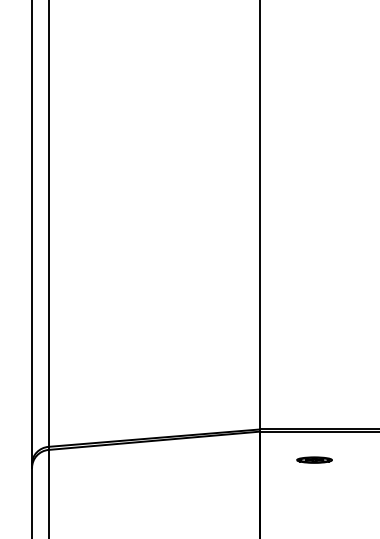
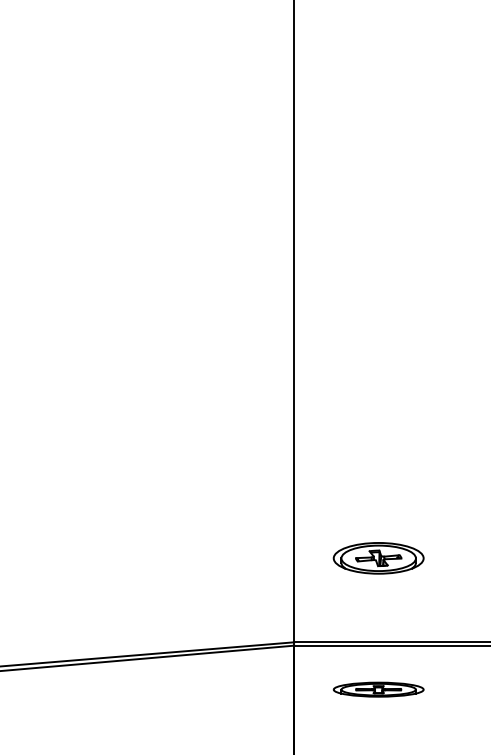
part: (314, 374) -> (378, 557), added
part: (314, 459) -> (378, 688), size x1.67

